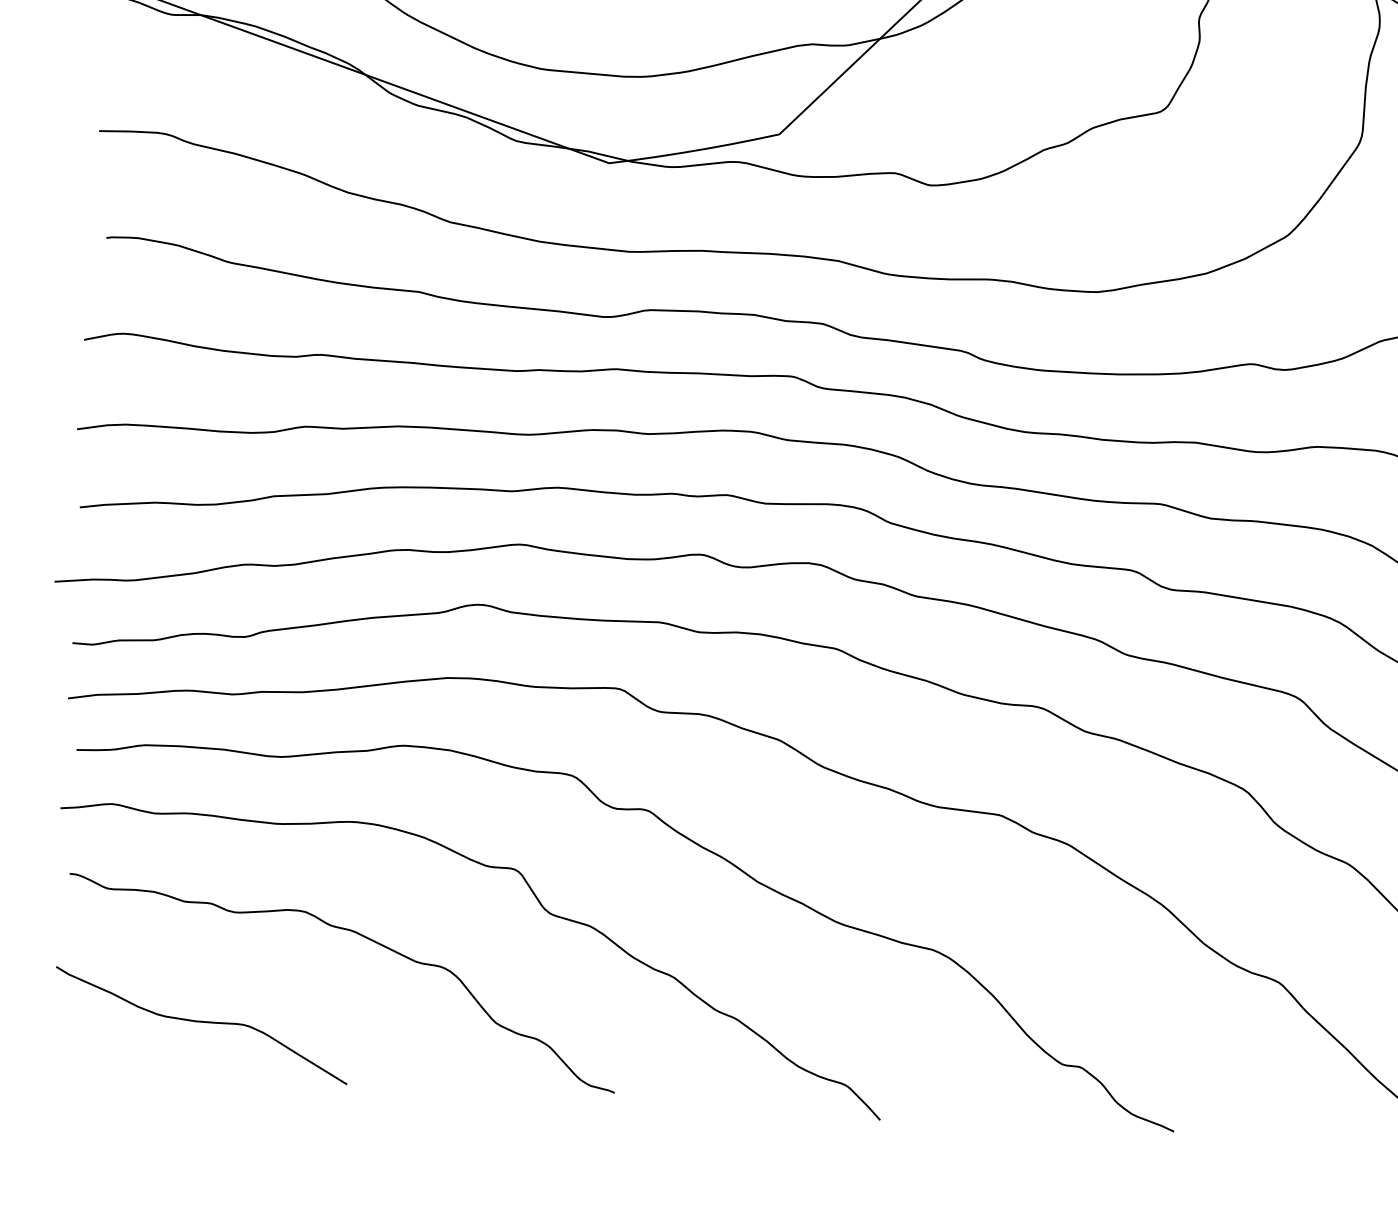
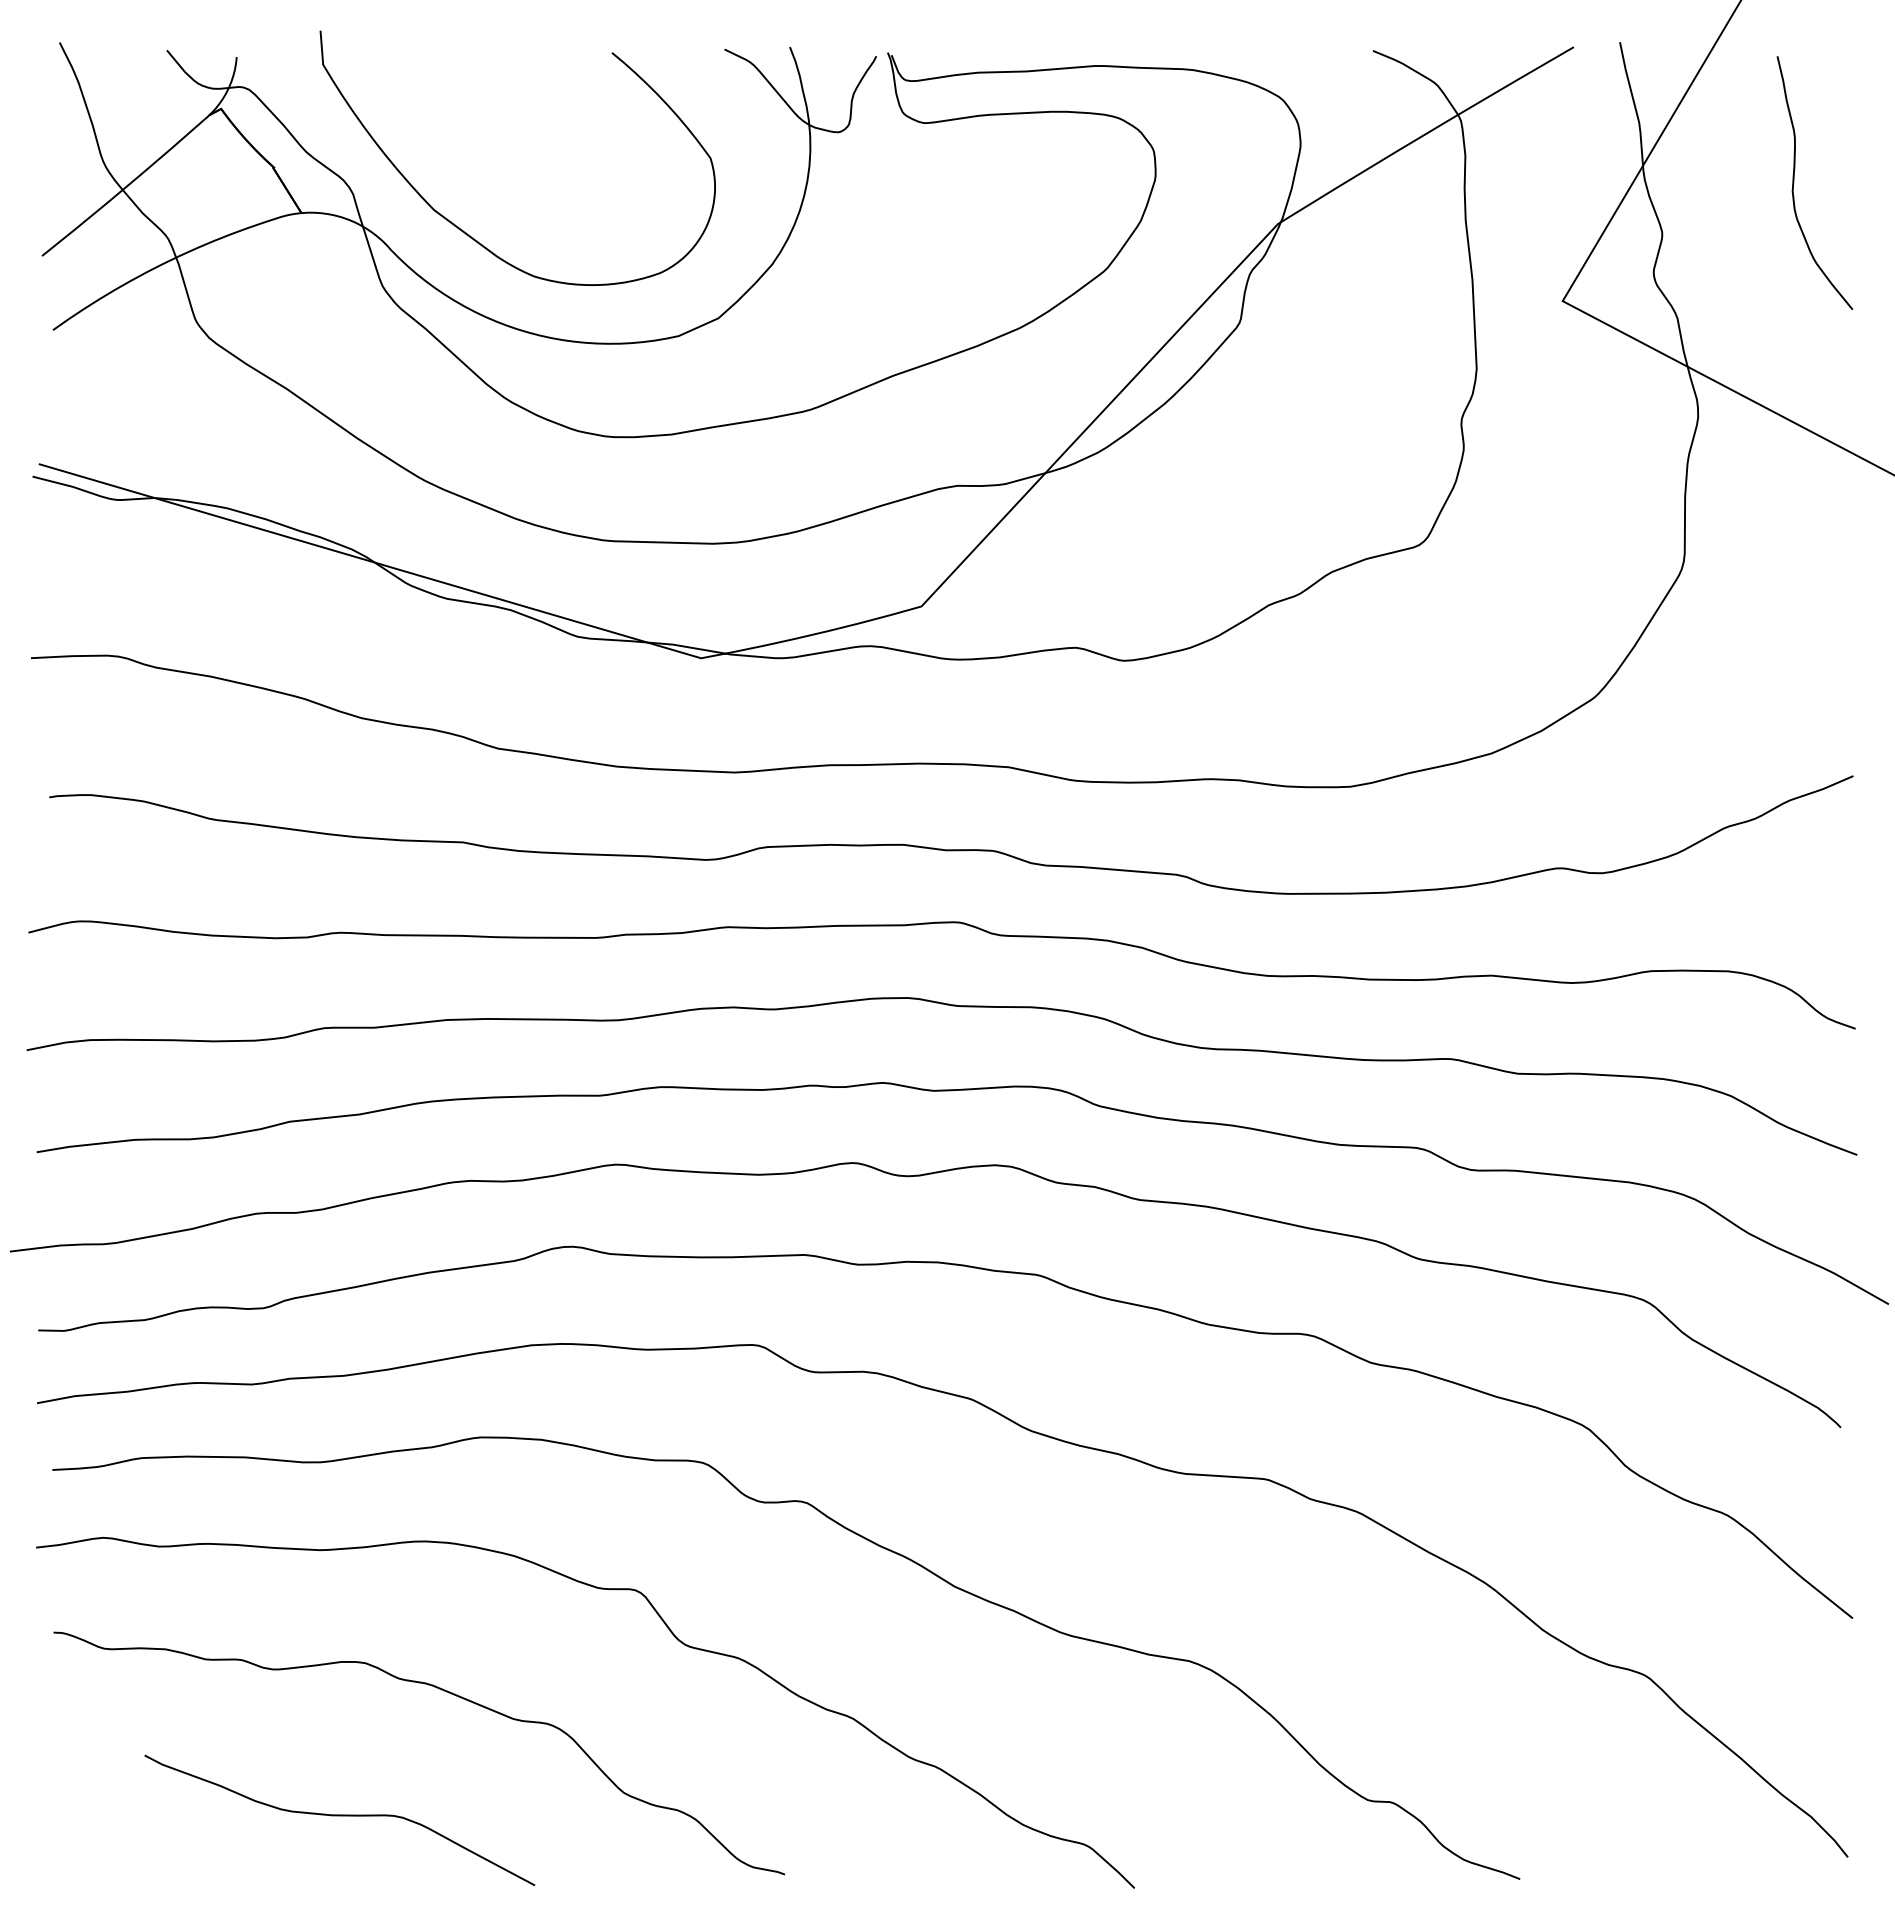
curve: (201, 1022) -> (339, 1816), moved

